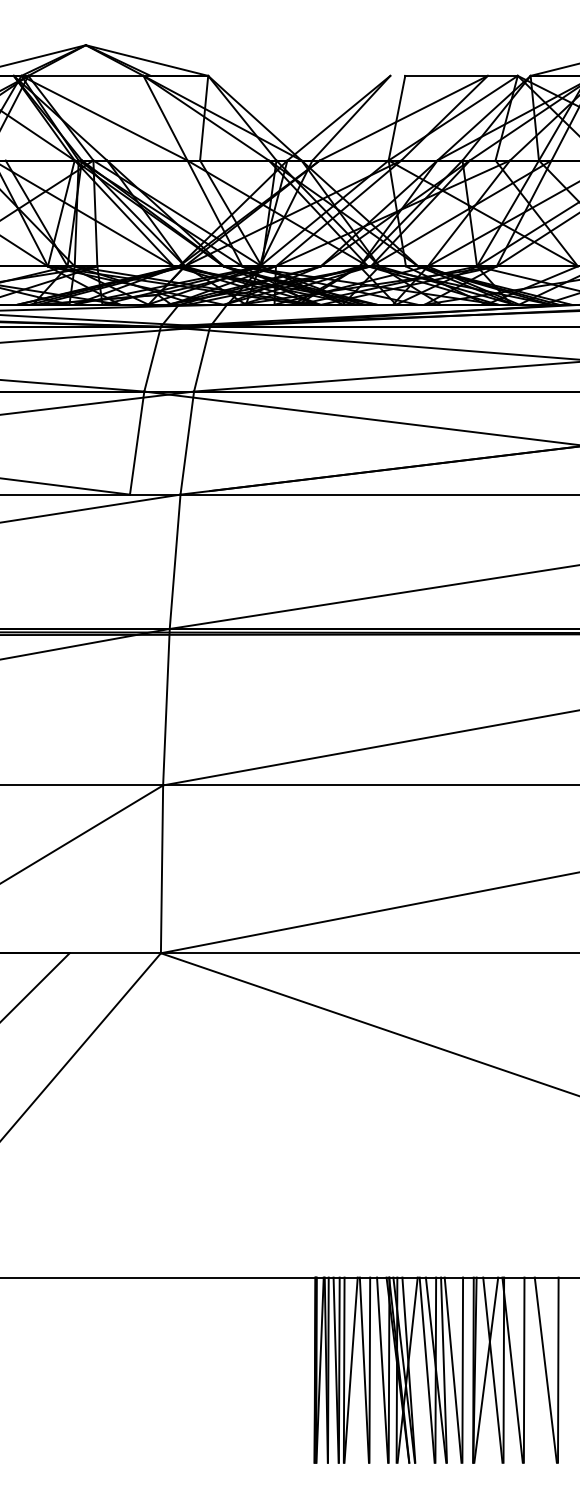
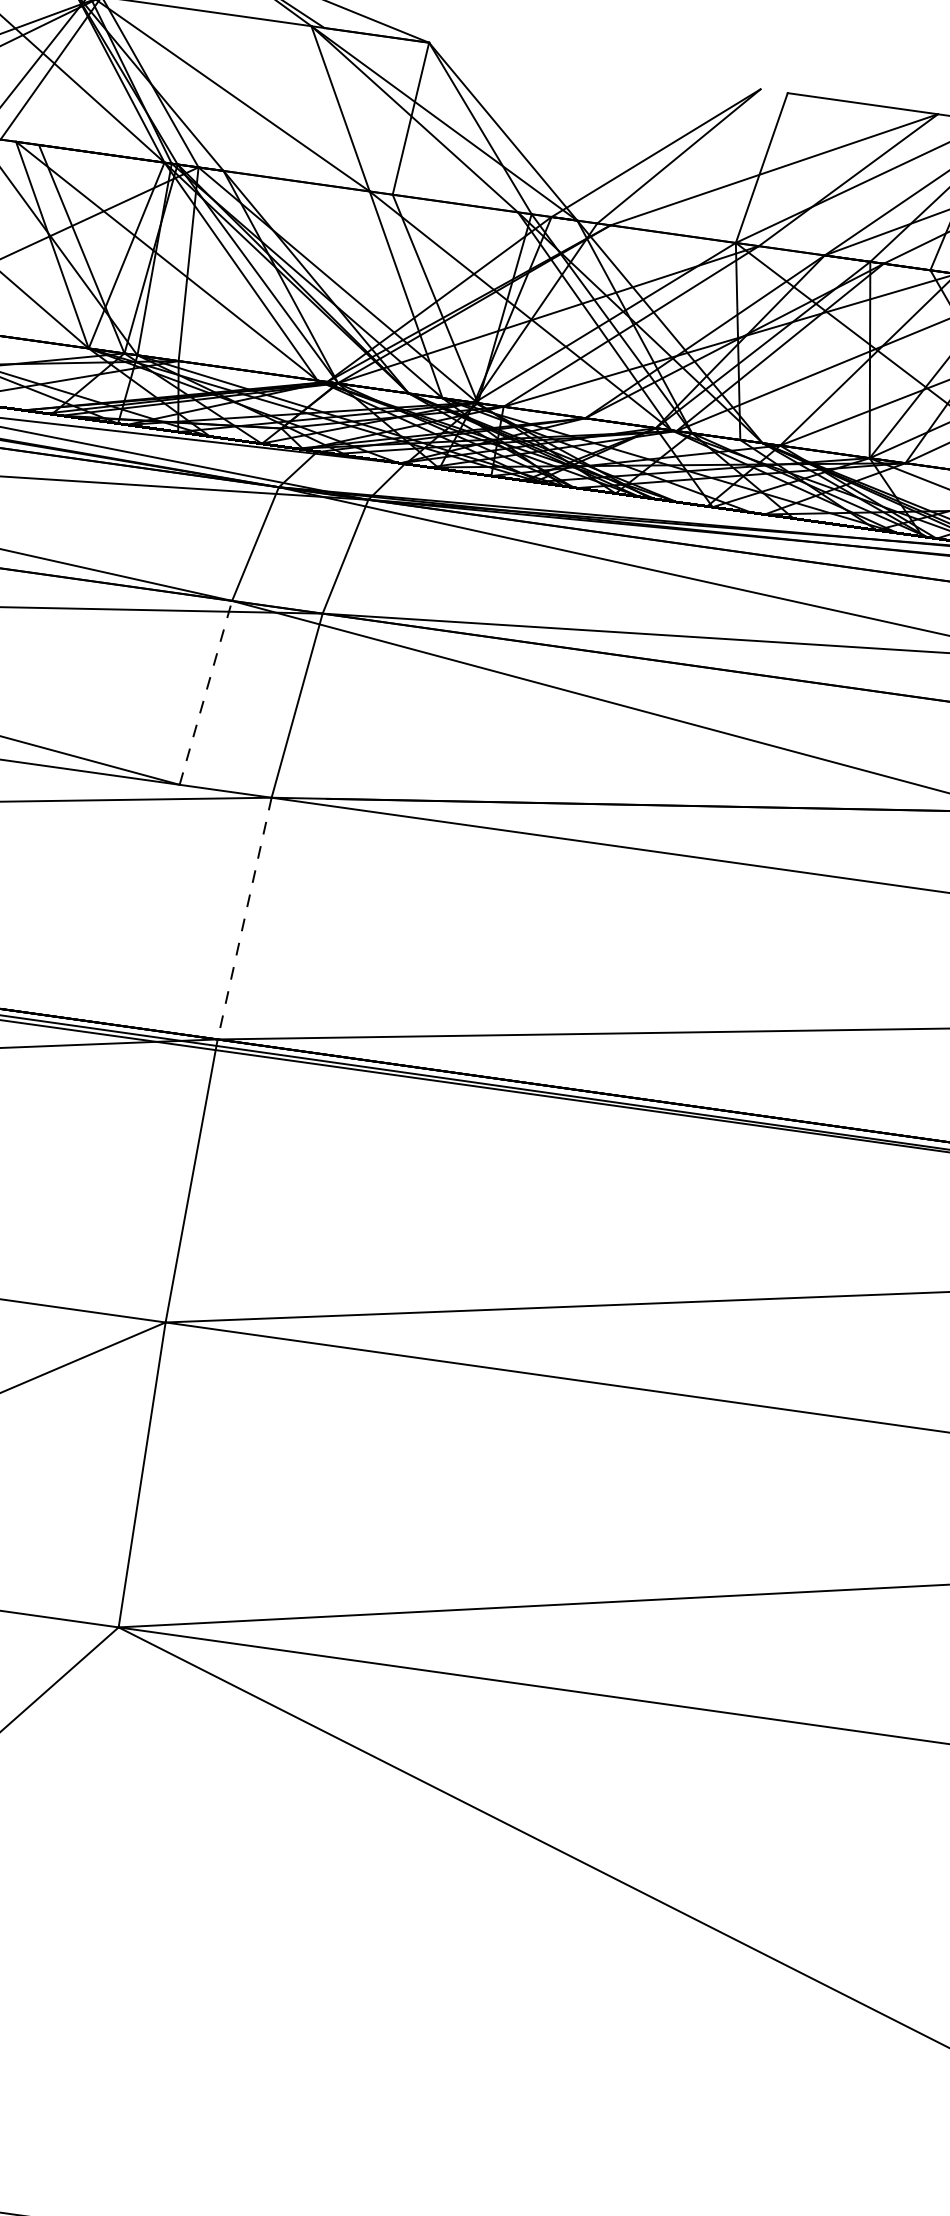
line: (137, 442) -> (206, 691), solid -> dashed
line: (175, 562) -> (245, 919), solid -> dashed

